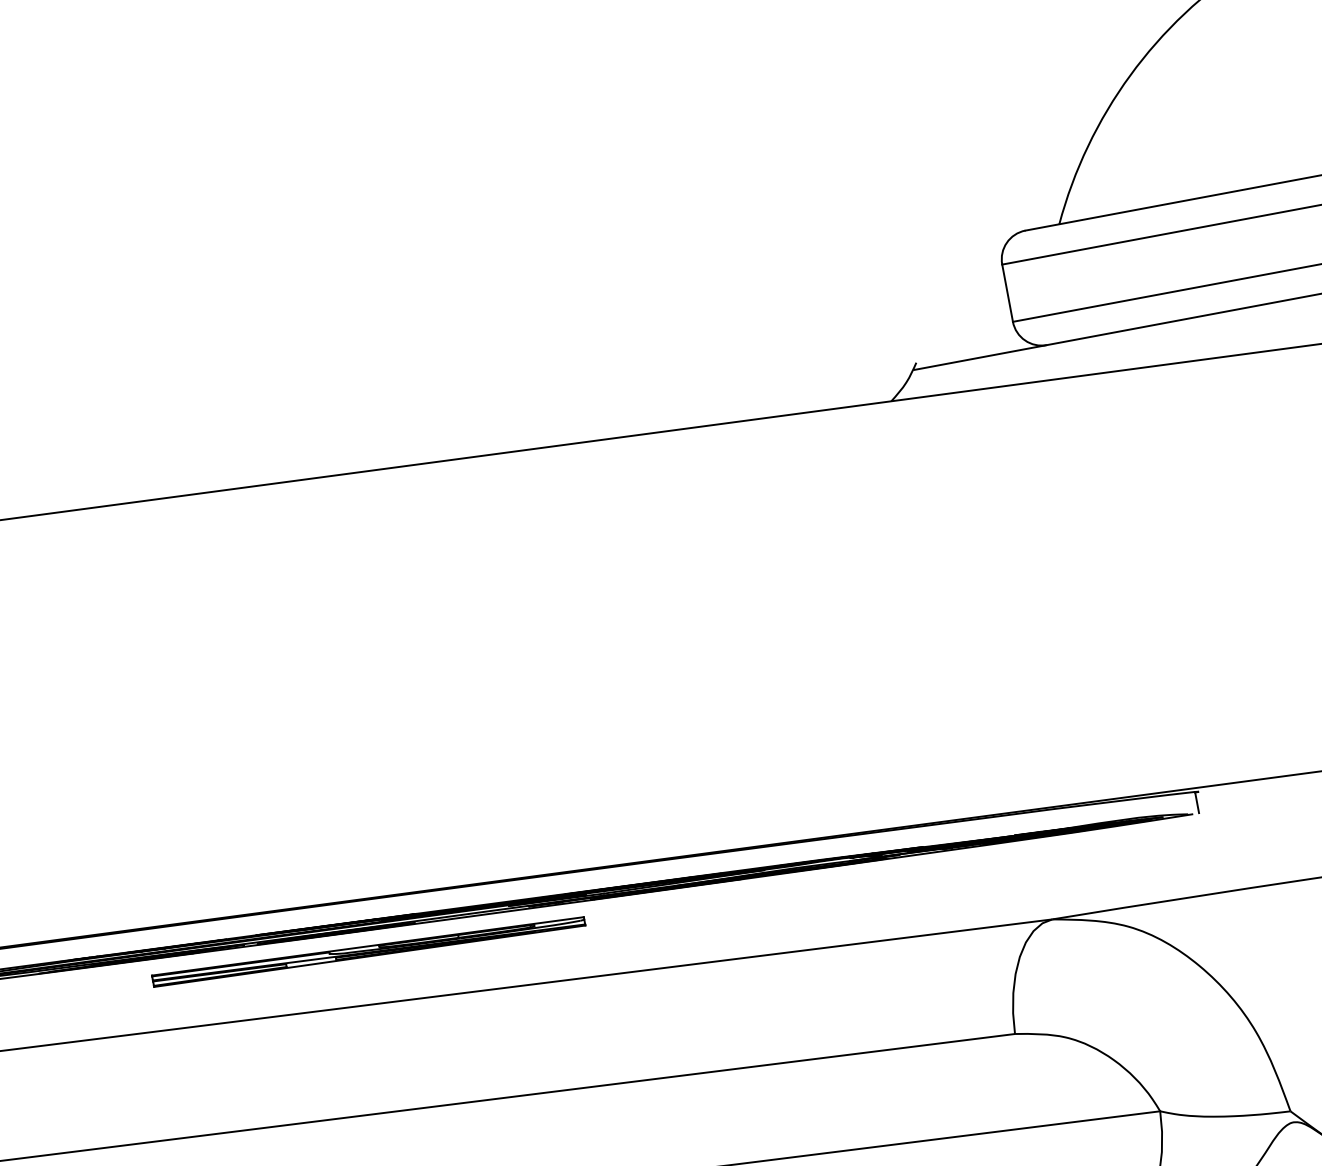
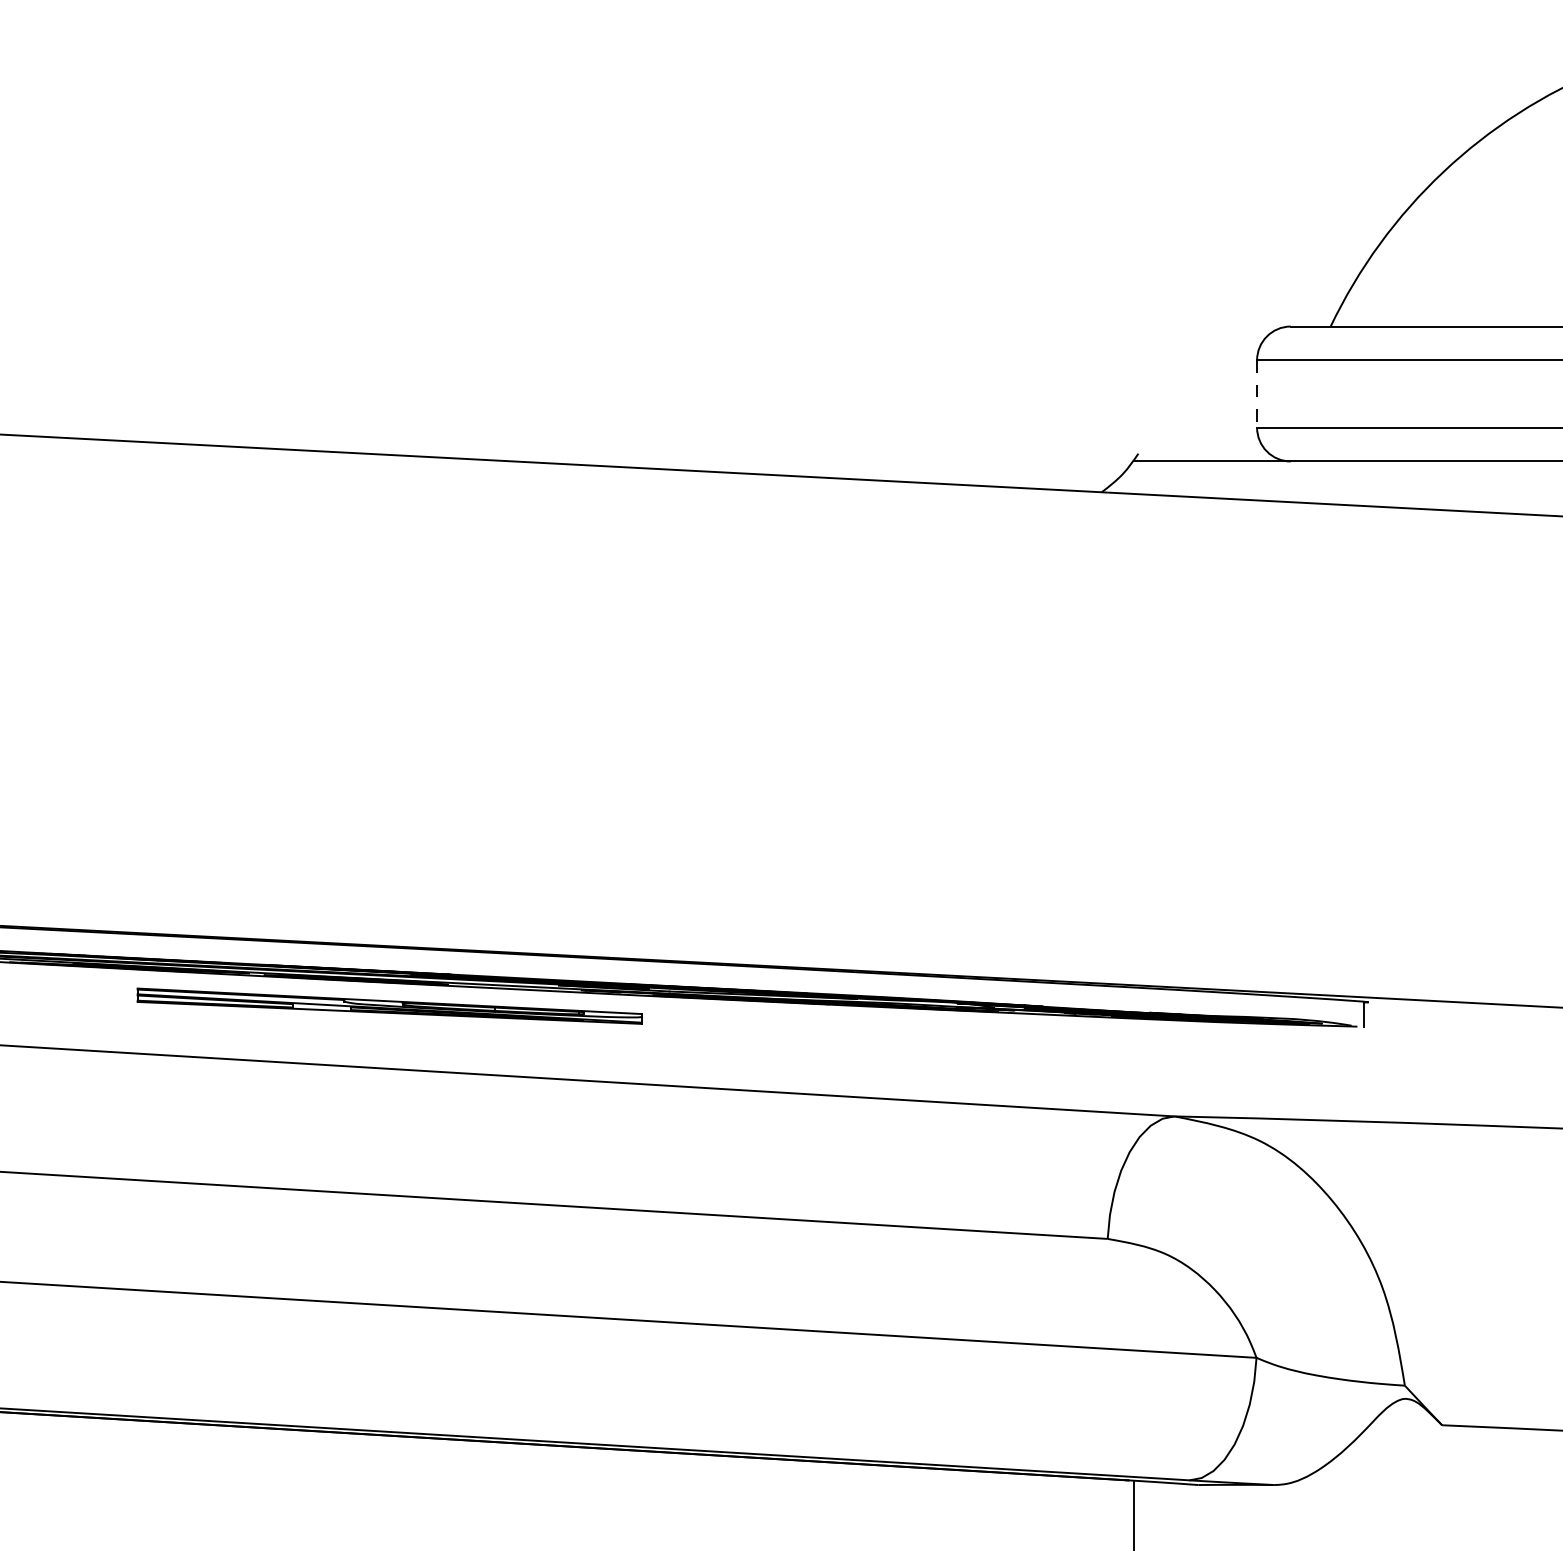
line: (1008, 293) -> (1257, 394), solid -> dashed

